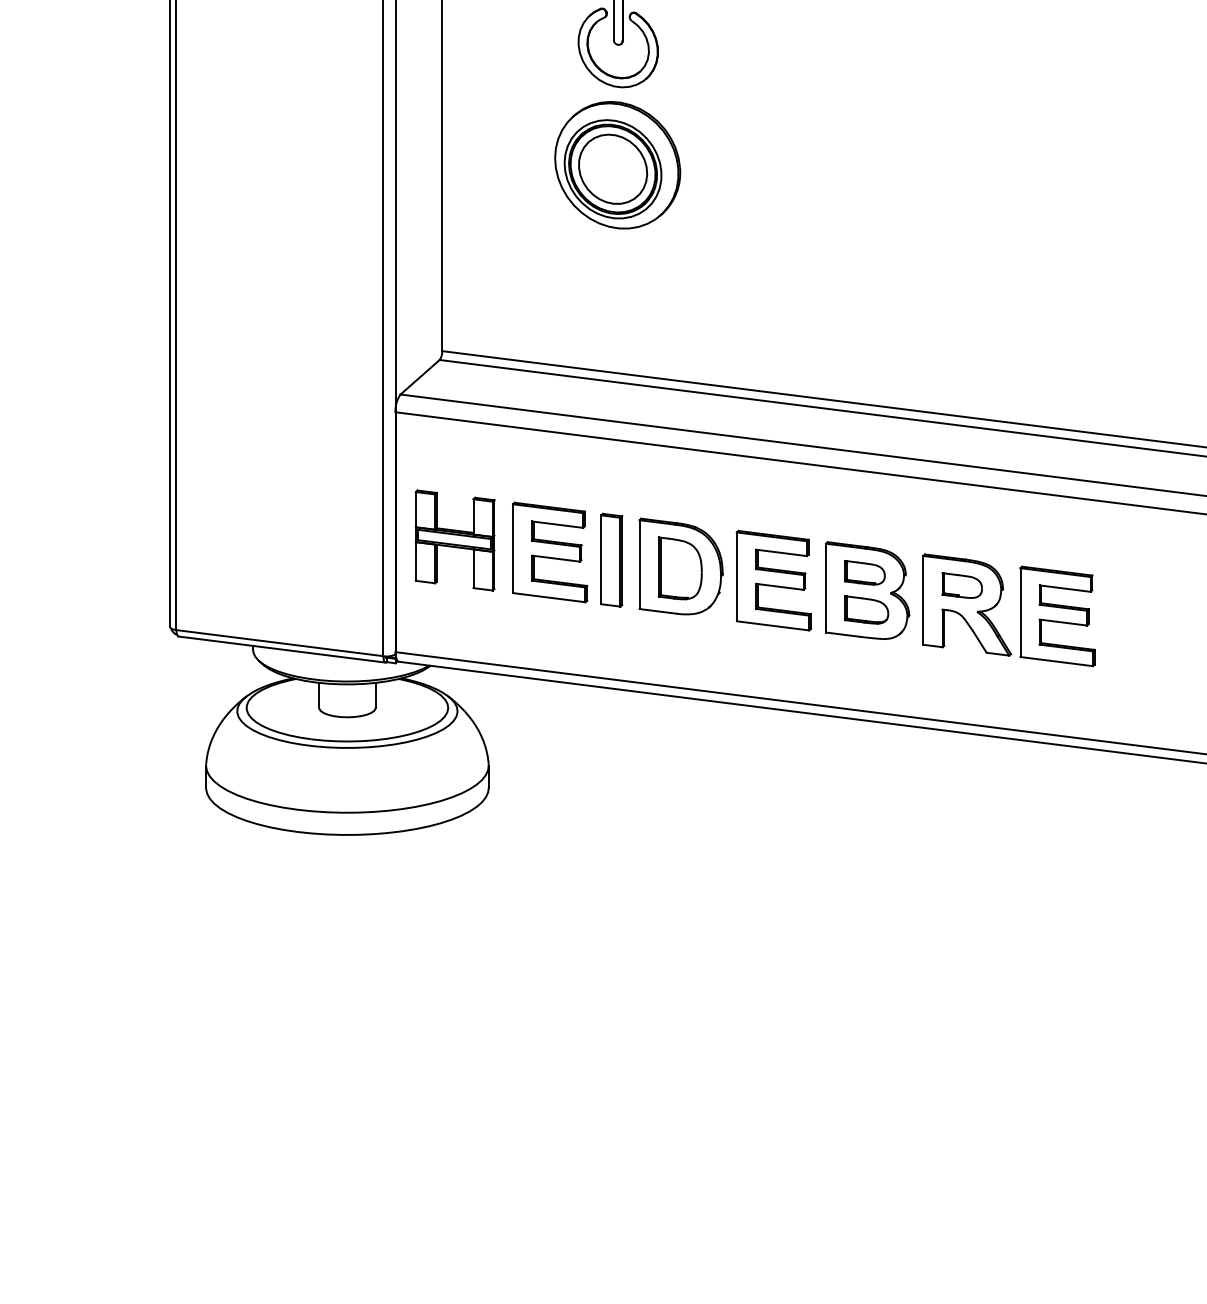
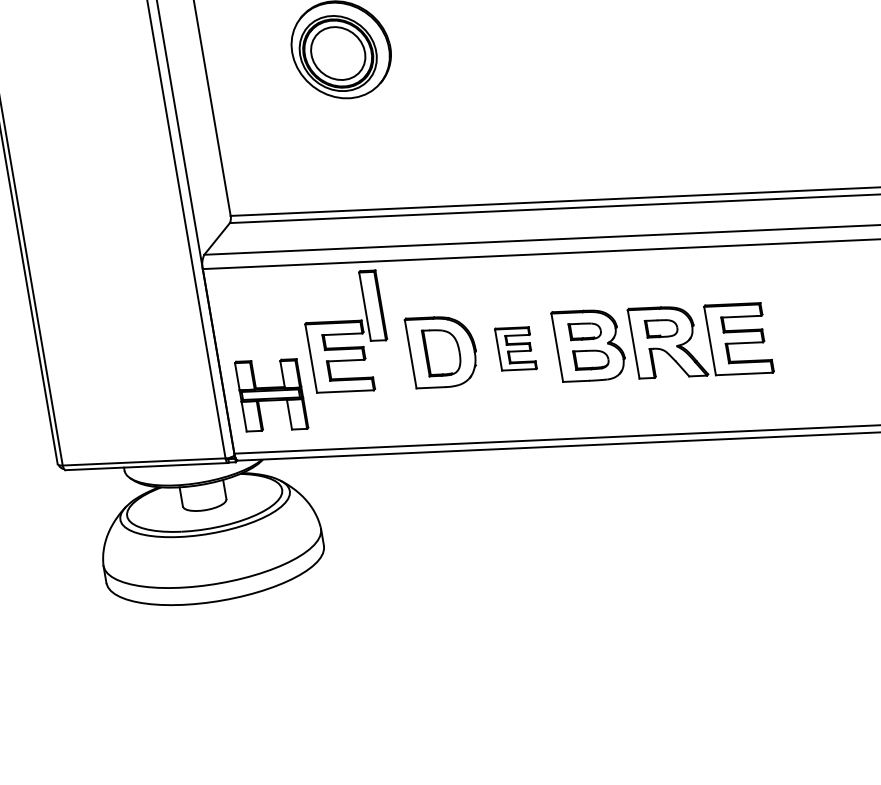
part: (454, 540) -> (271, 395), moved
part: (611, 559) -> (372, 305), moved
part: (773, 580) -> (515, 348), size x0.6

